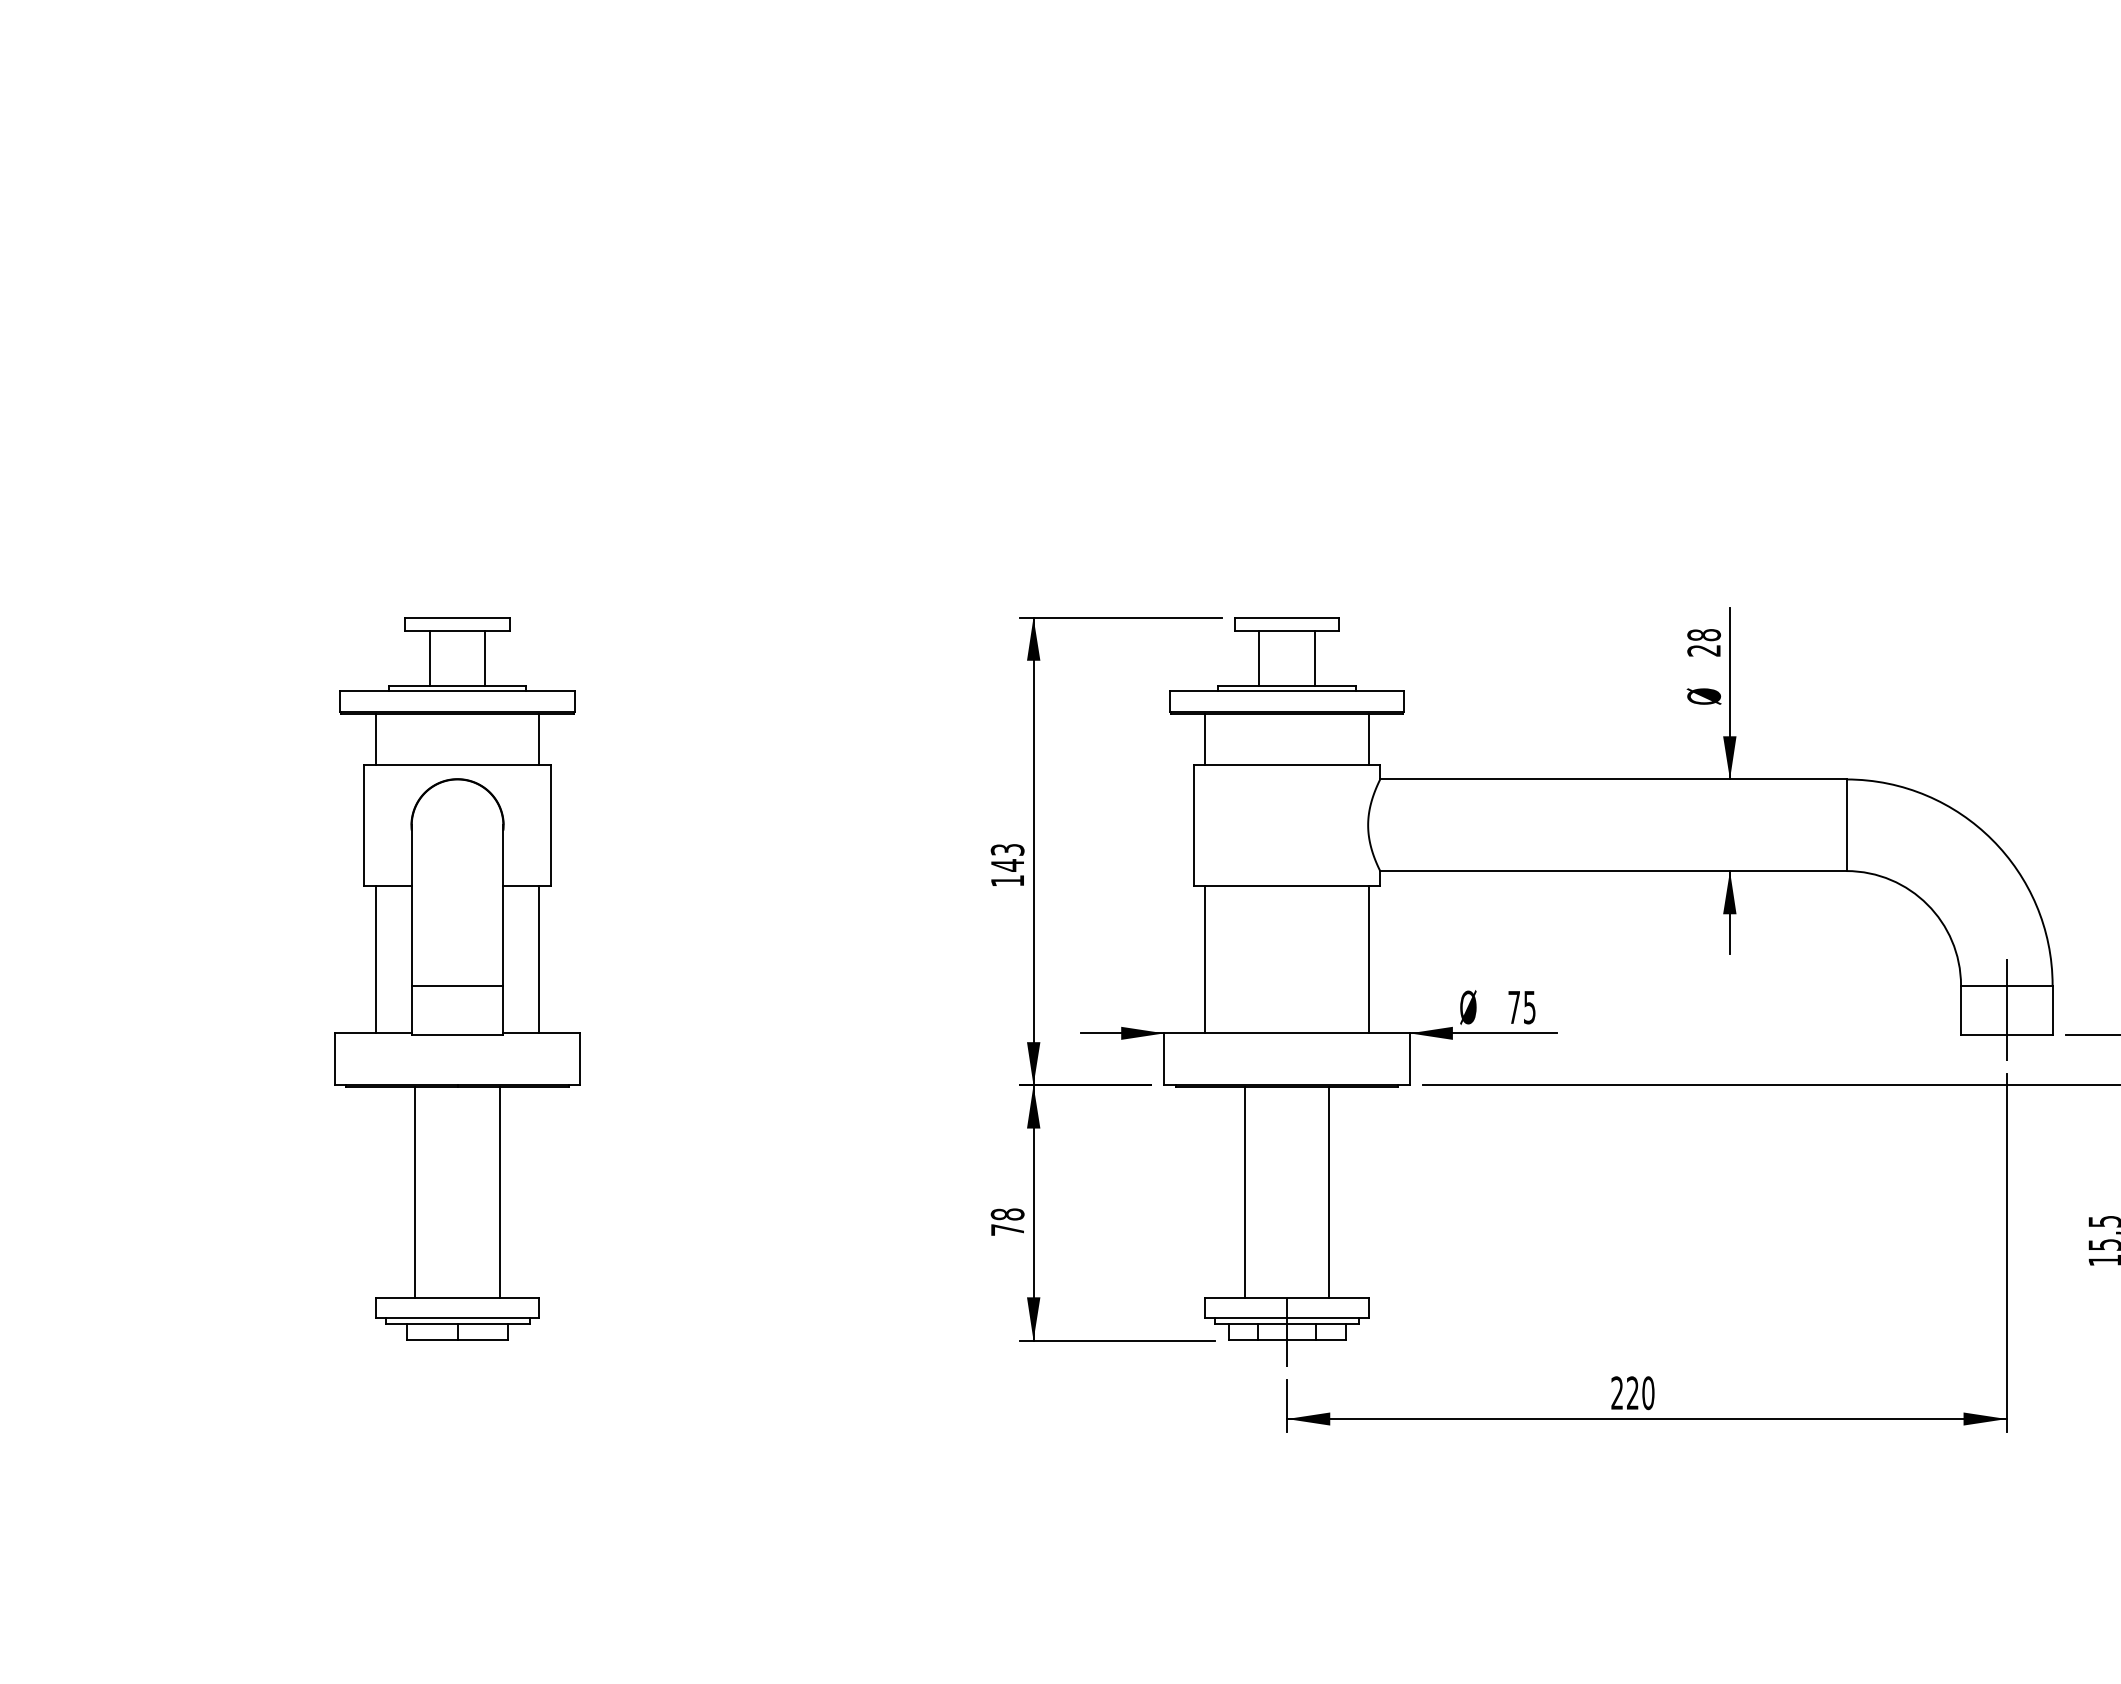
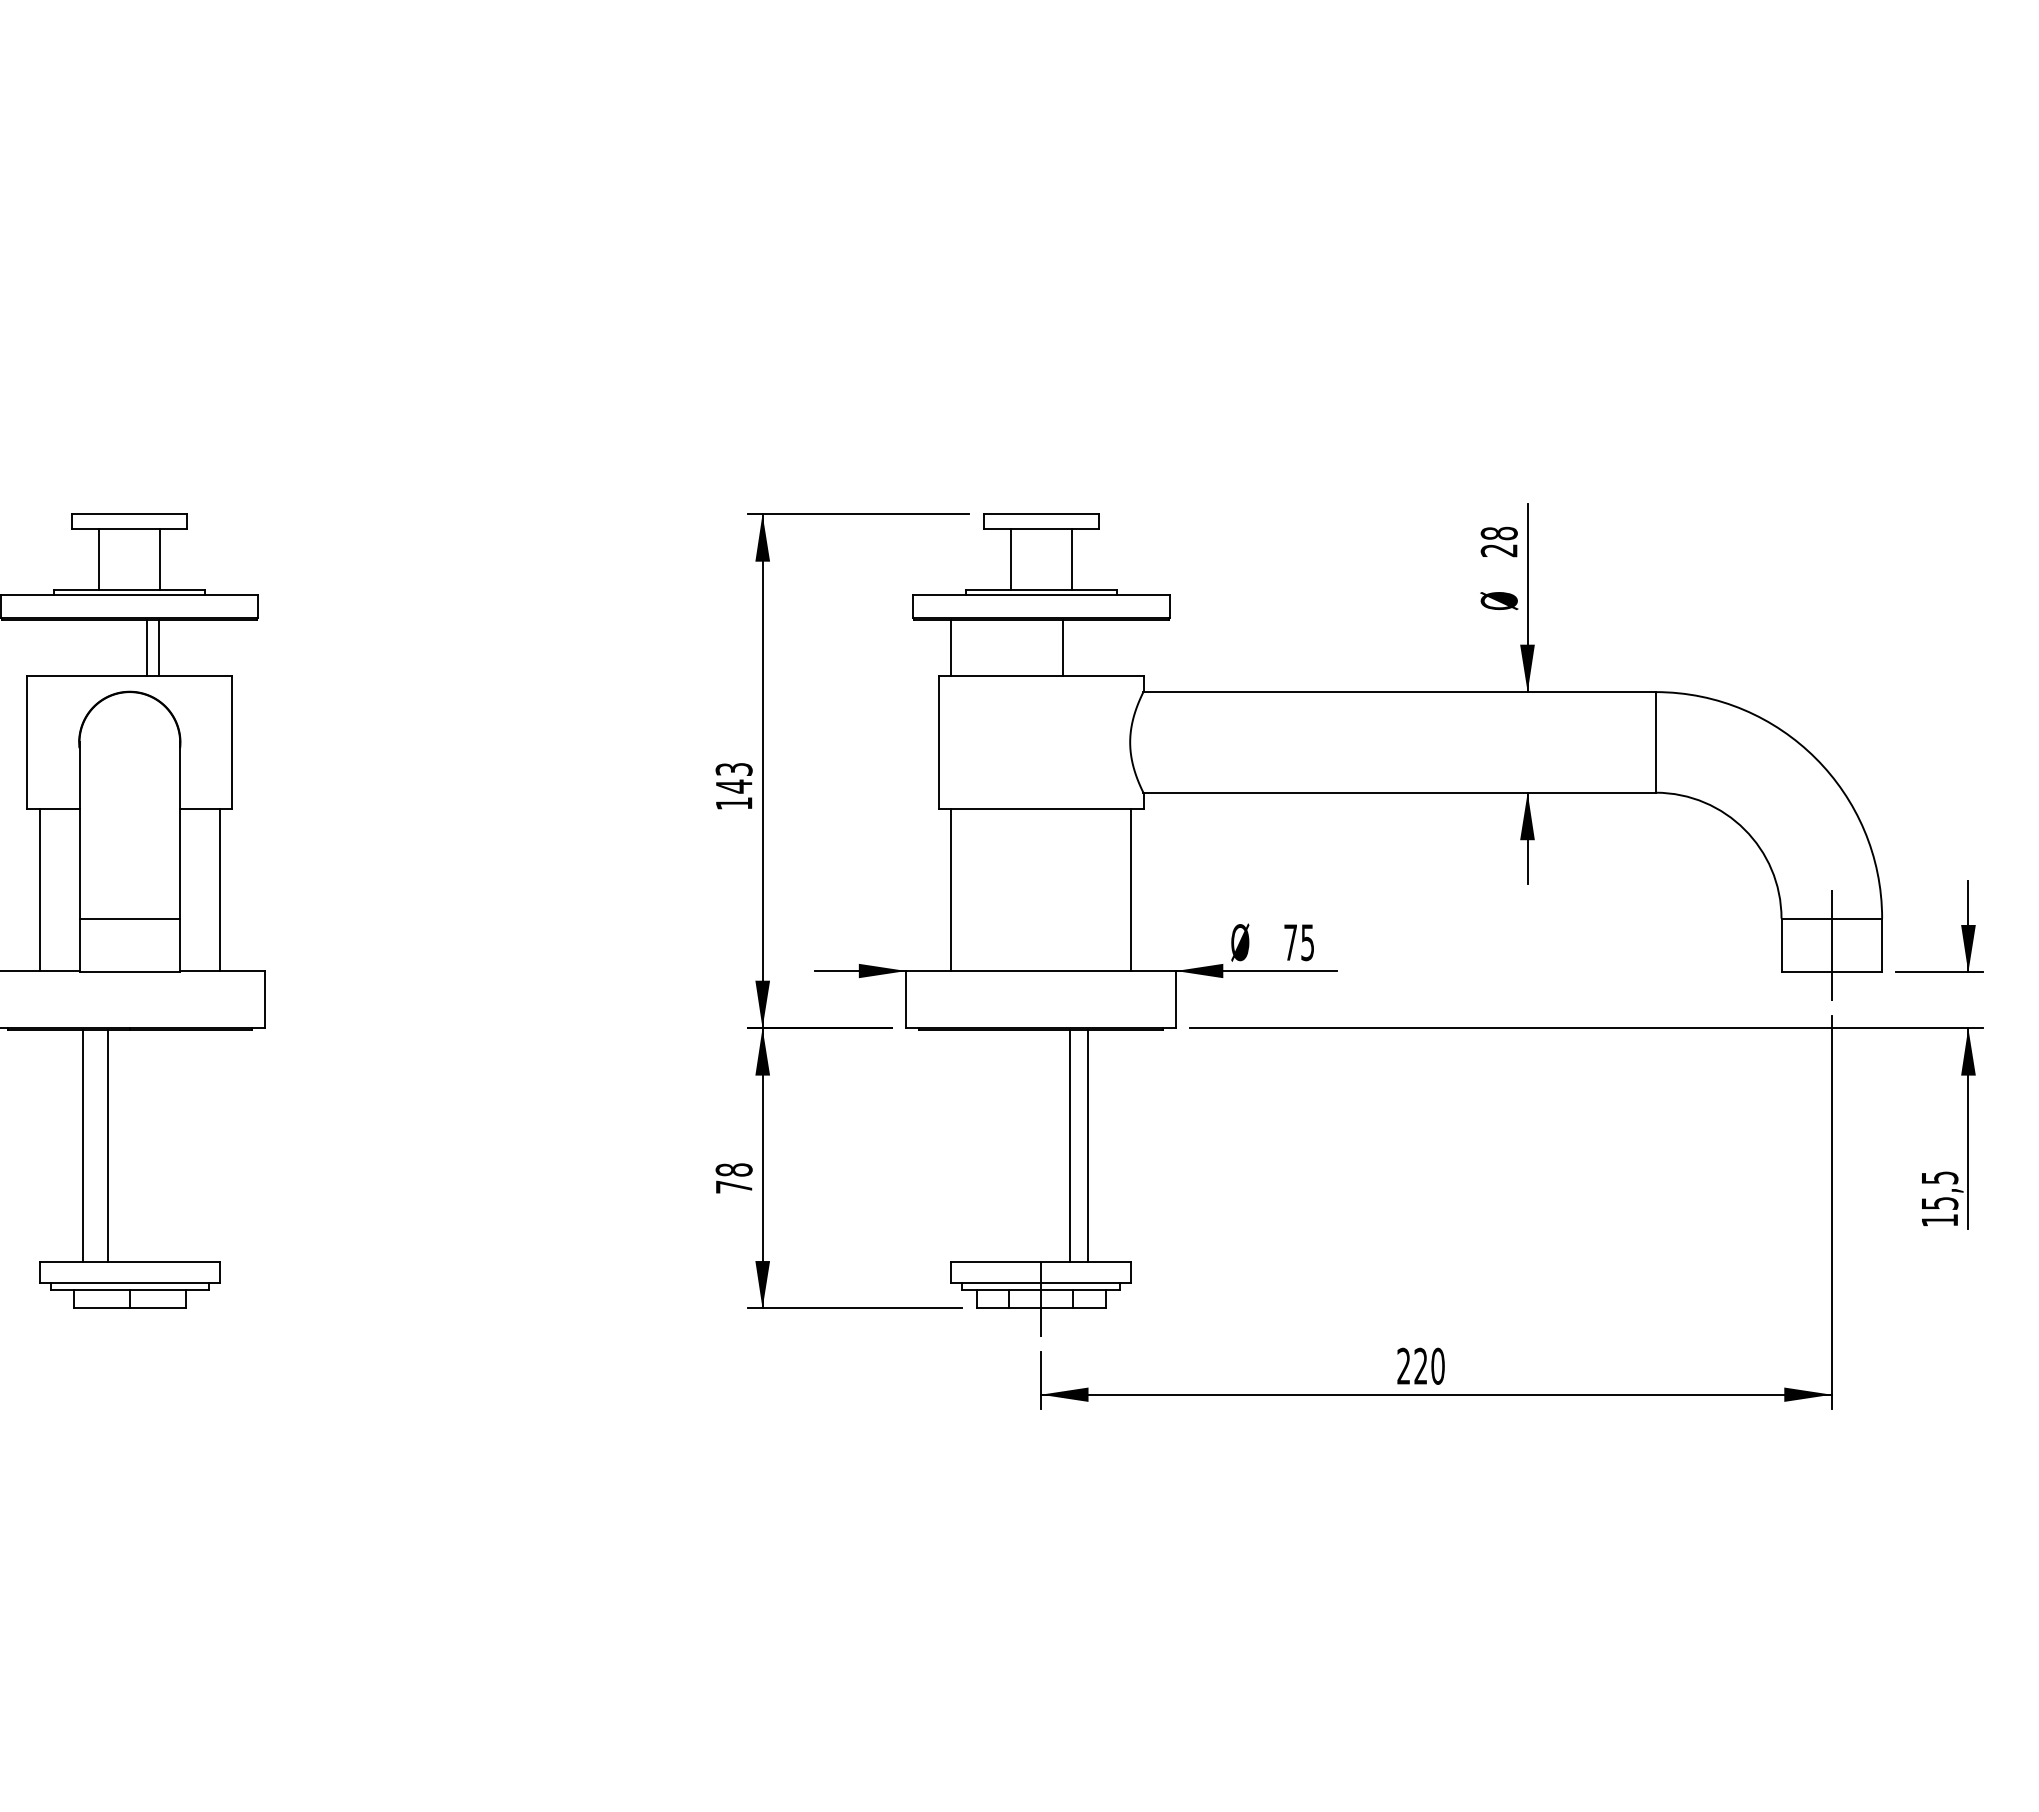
line: (375, 739) -> (146, 648), moved
line: (539, 739) -> (159, 648), moved
line: (1368, 739) -> (1062, 648), moved
line: (499, 1191) -> (107, 1144), moved
line: (1244, 1191) -> (1069, 1144), moved

